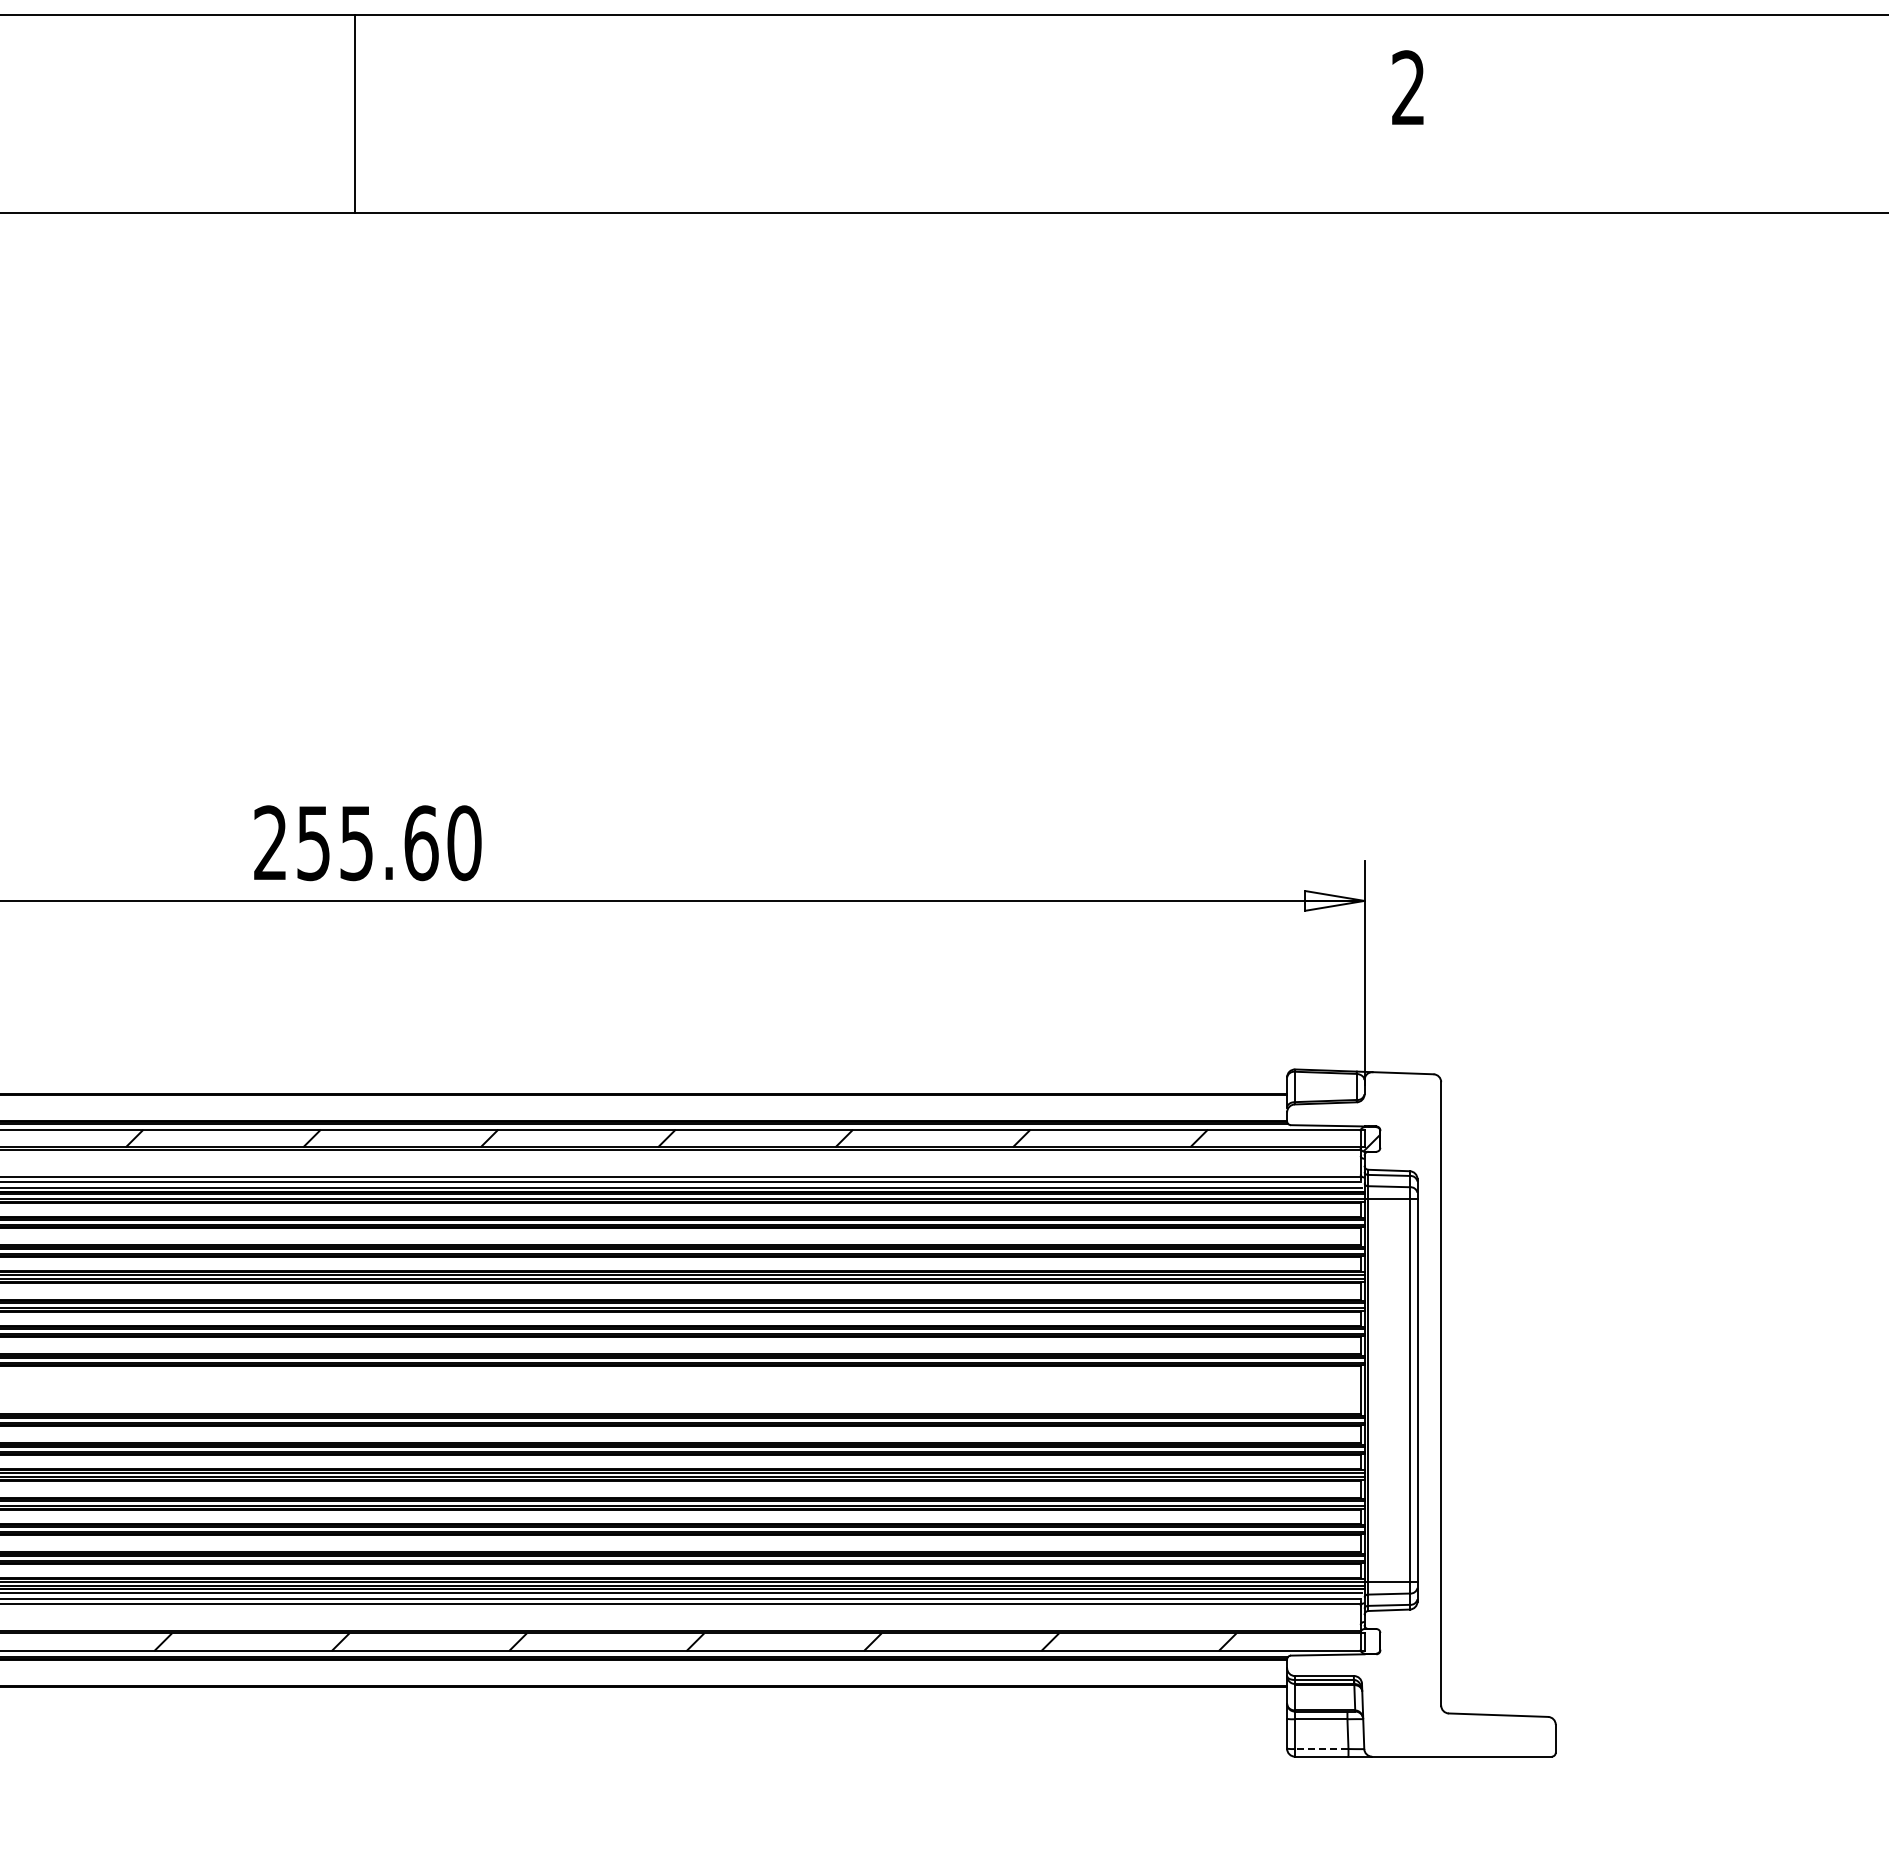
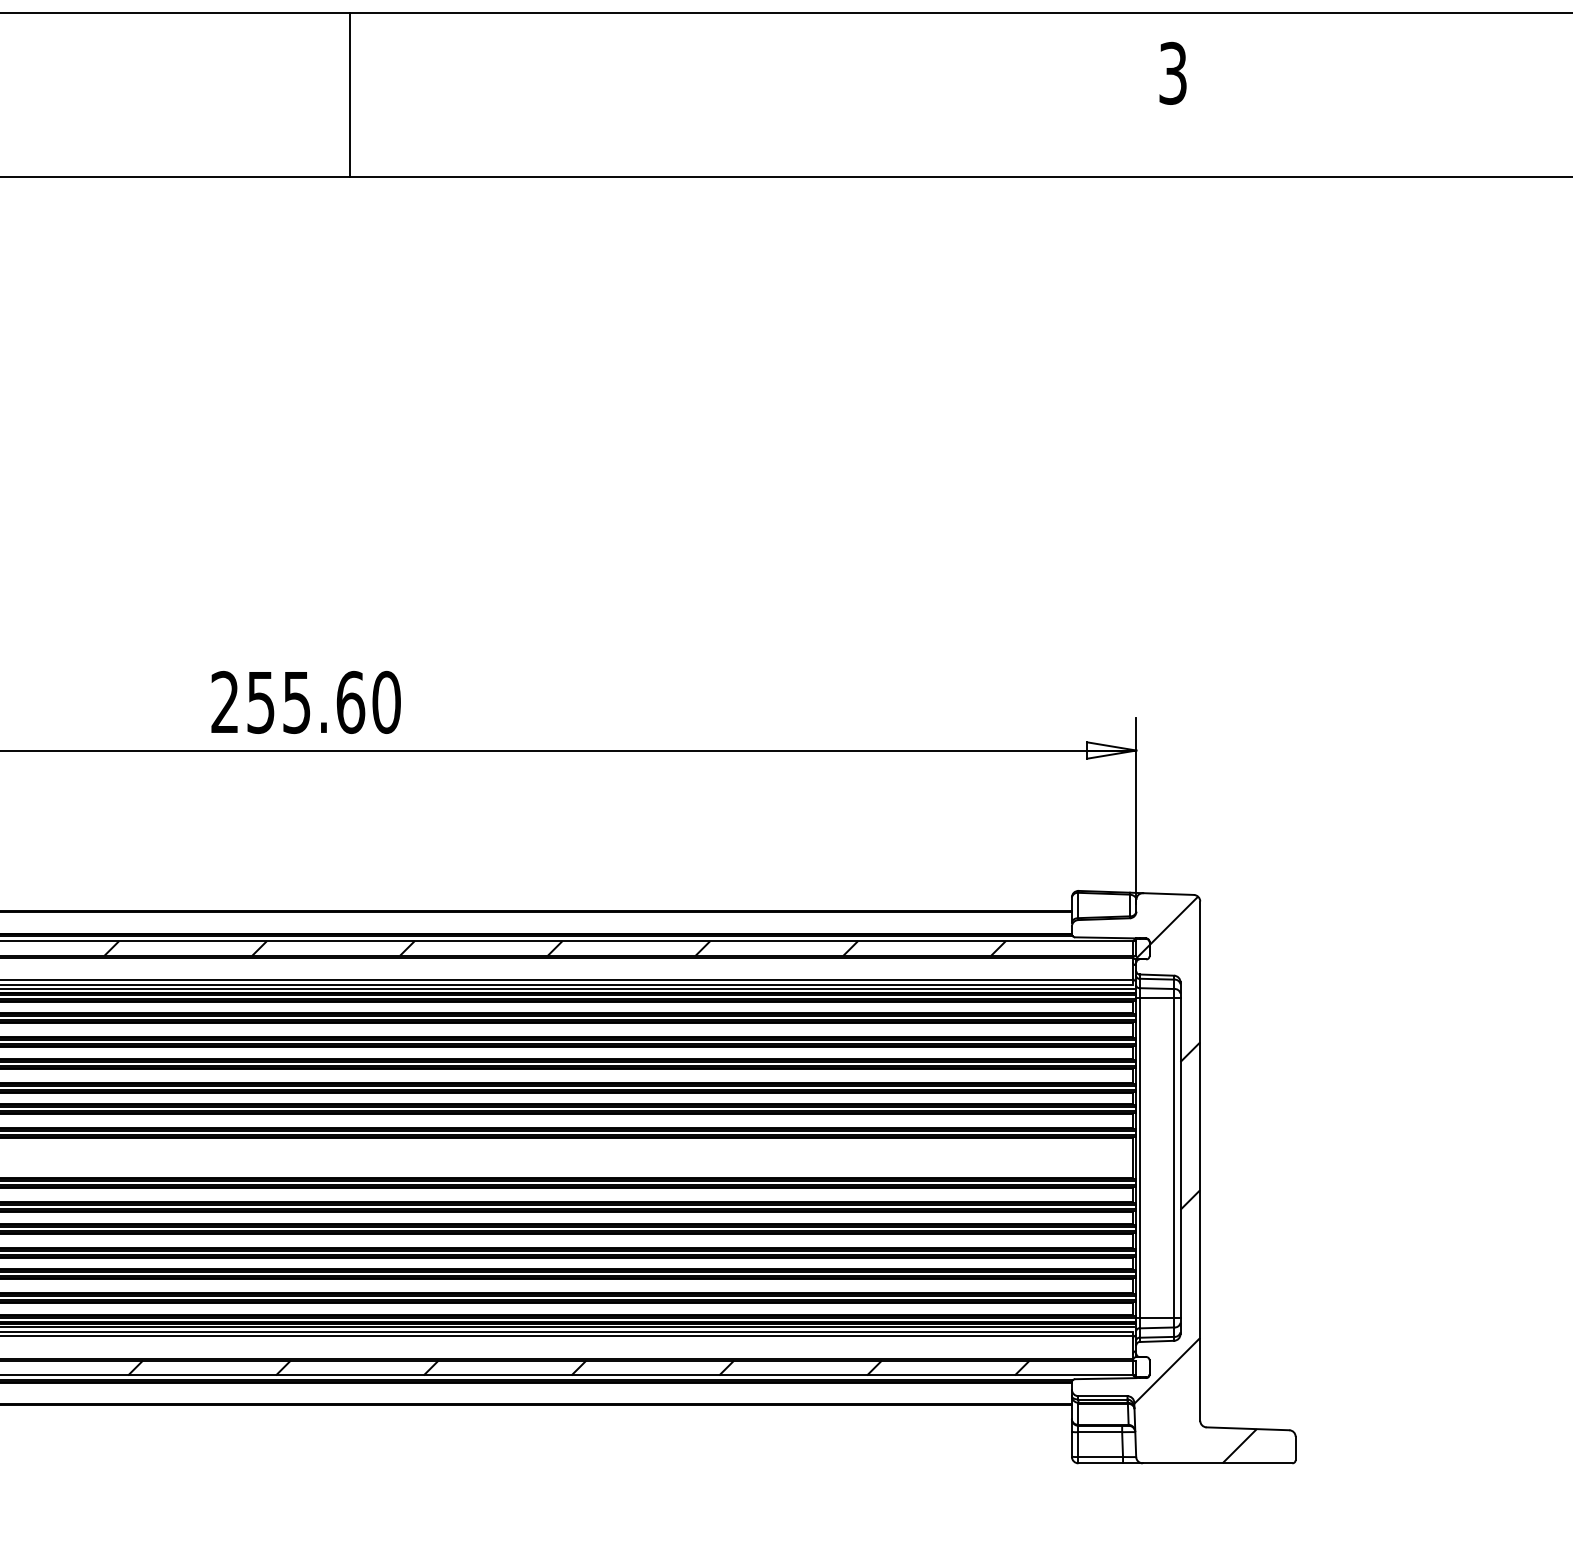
text: (1408, 87) -> (1173, 72), 2 -> 3
line: (355, 113) -> (350, 94), moved
hatch: (1435, 1416) -> (1195, 1180), added
line: (1321, 1749) -> (1100, 1457), dashed -> solid

